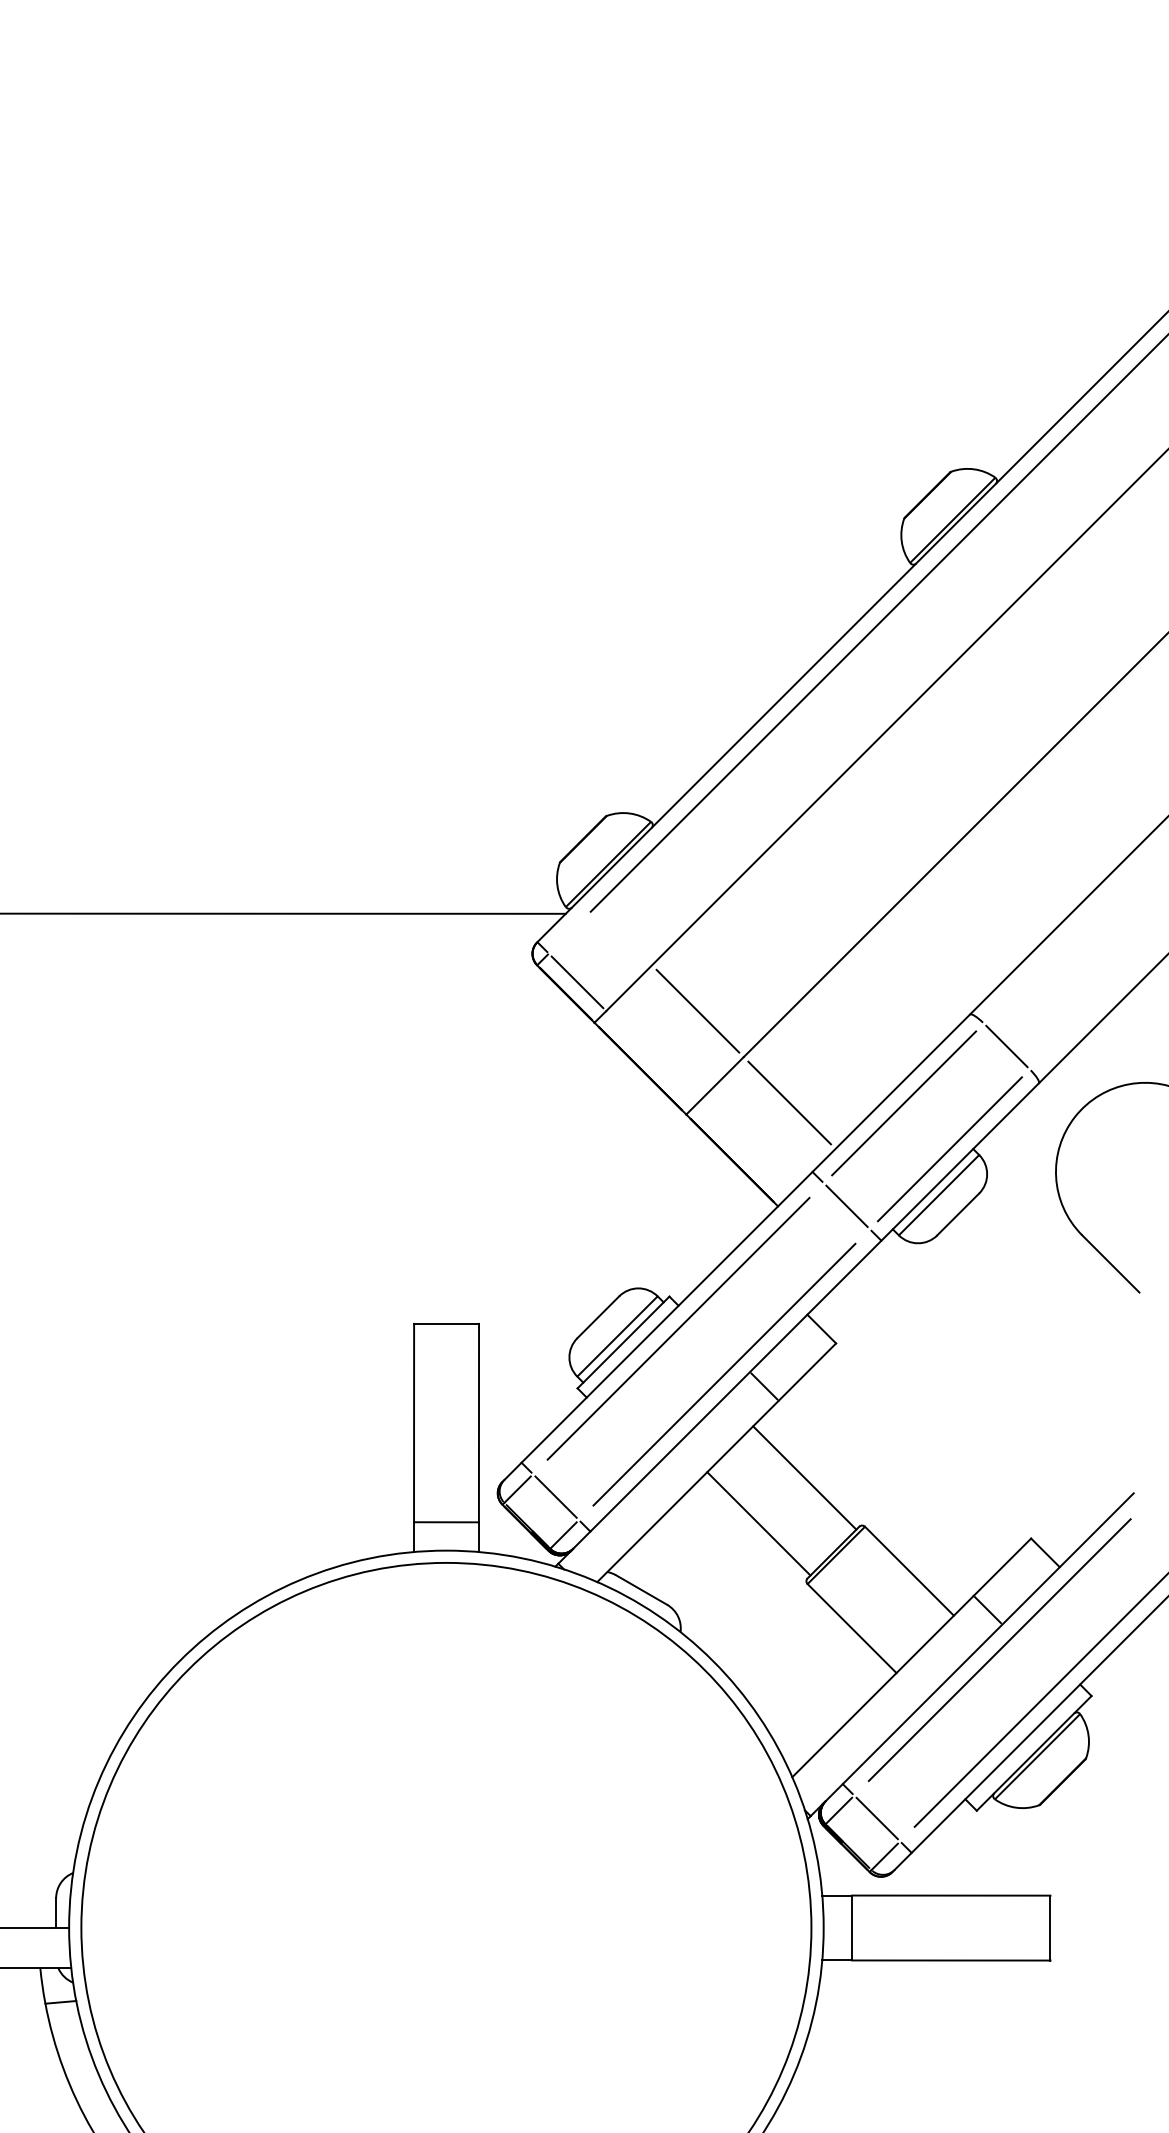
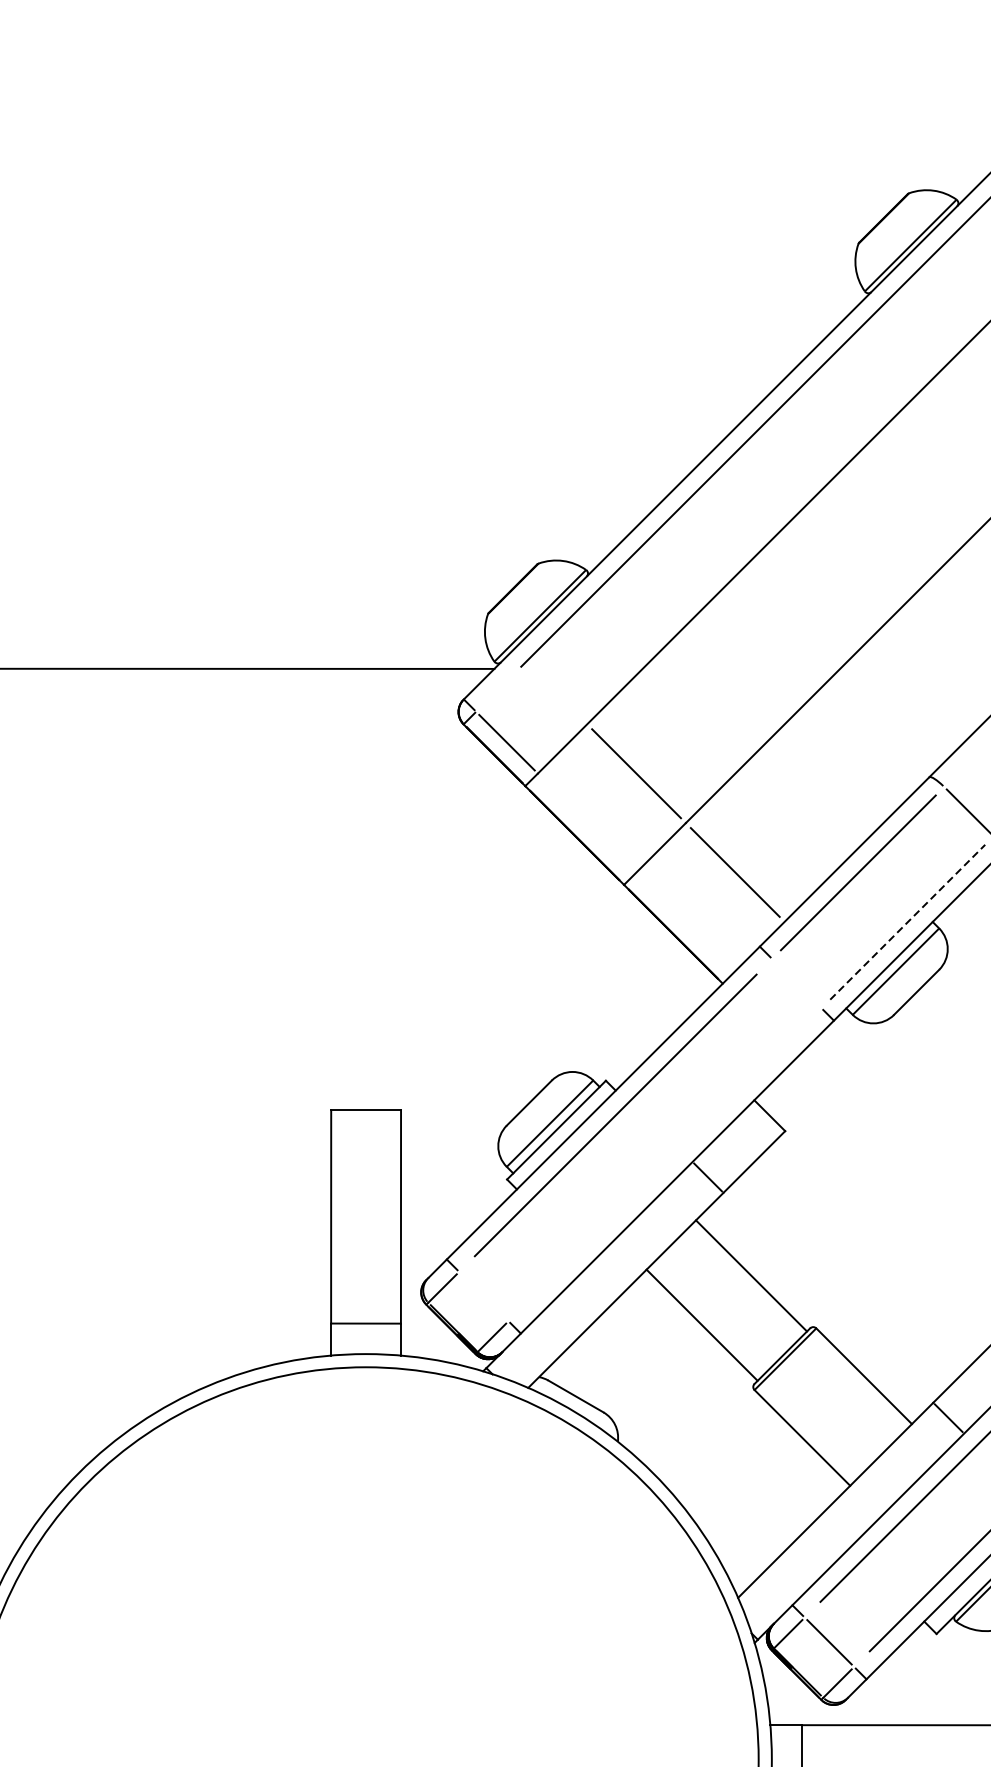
line: (949, 1149) -> (907, 922), solid -> dashed
line: (846, 1206) -> (796, 983), removed
line: (724, 1374) -> (665, 1164), removed
line: (555, 1496) -> (483, 1295), removed

